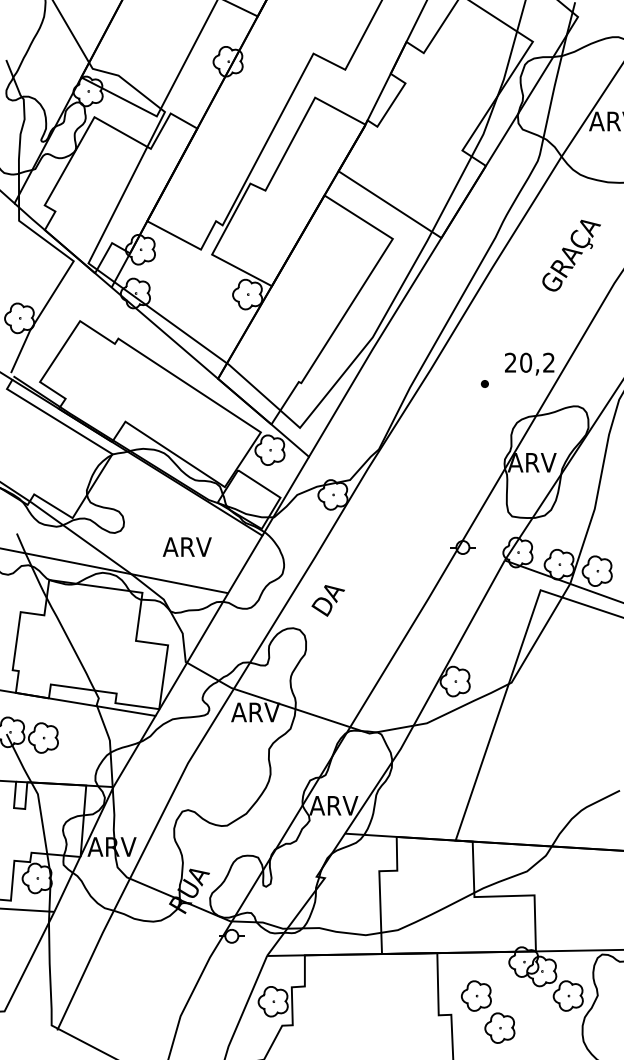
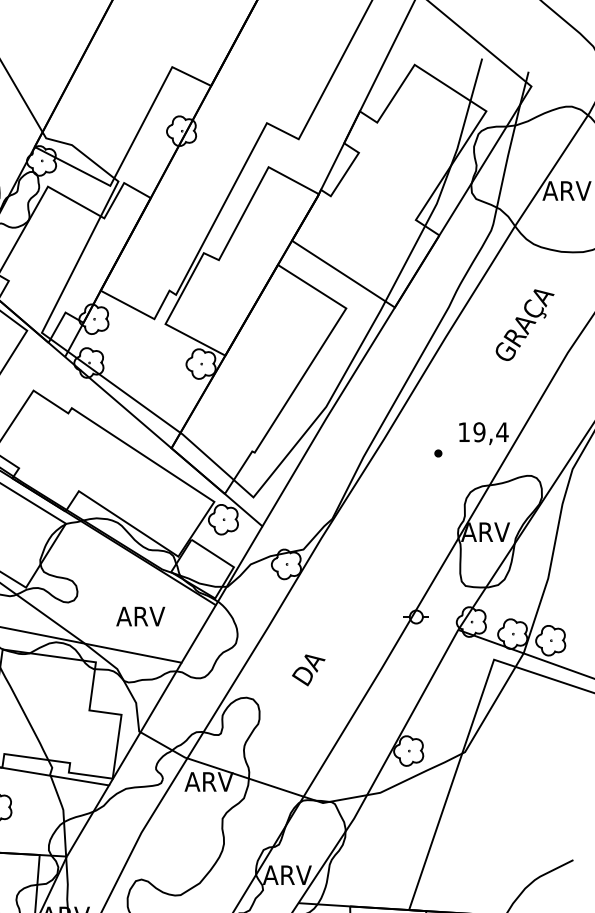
text: (530, 362) -> (483, 431), 20,2 -> 19,4
text: (327, 600) -> (307, 669), moved

